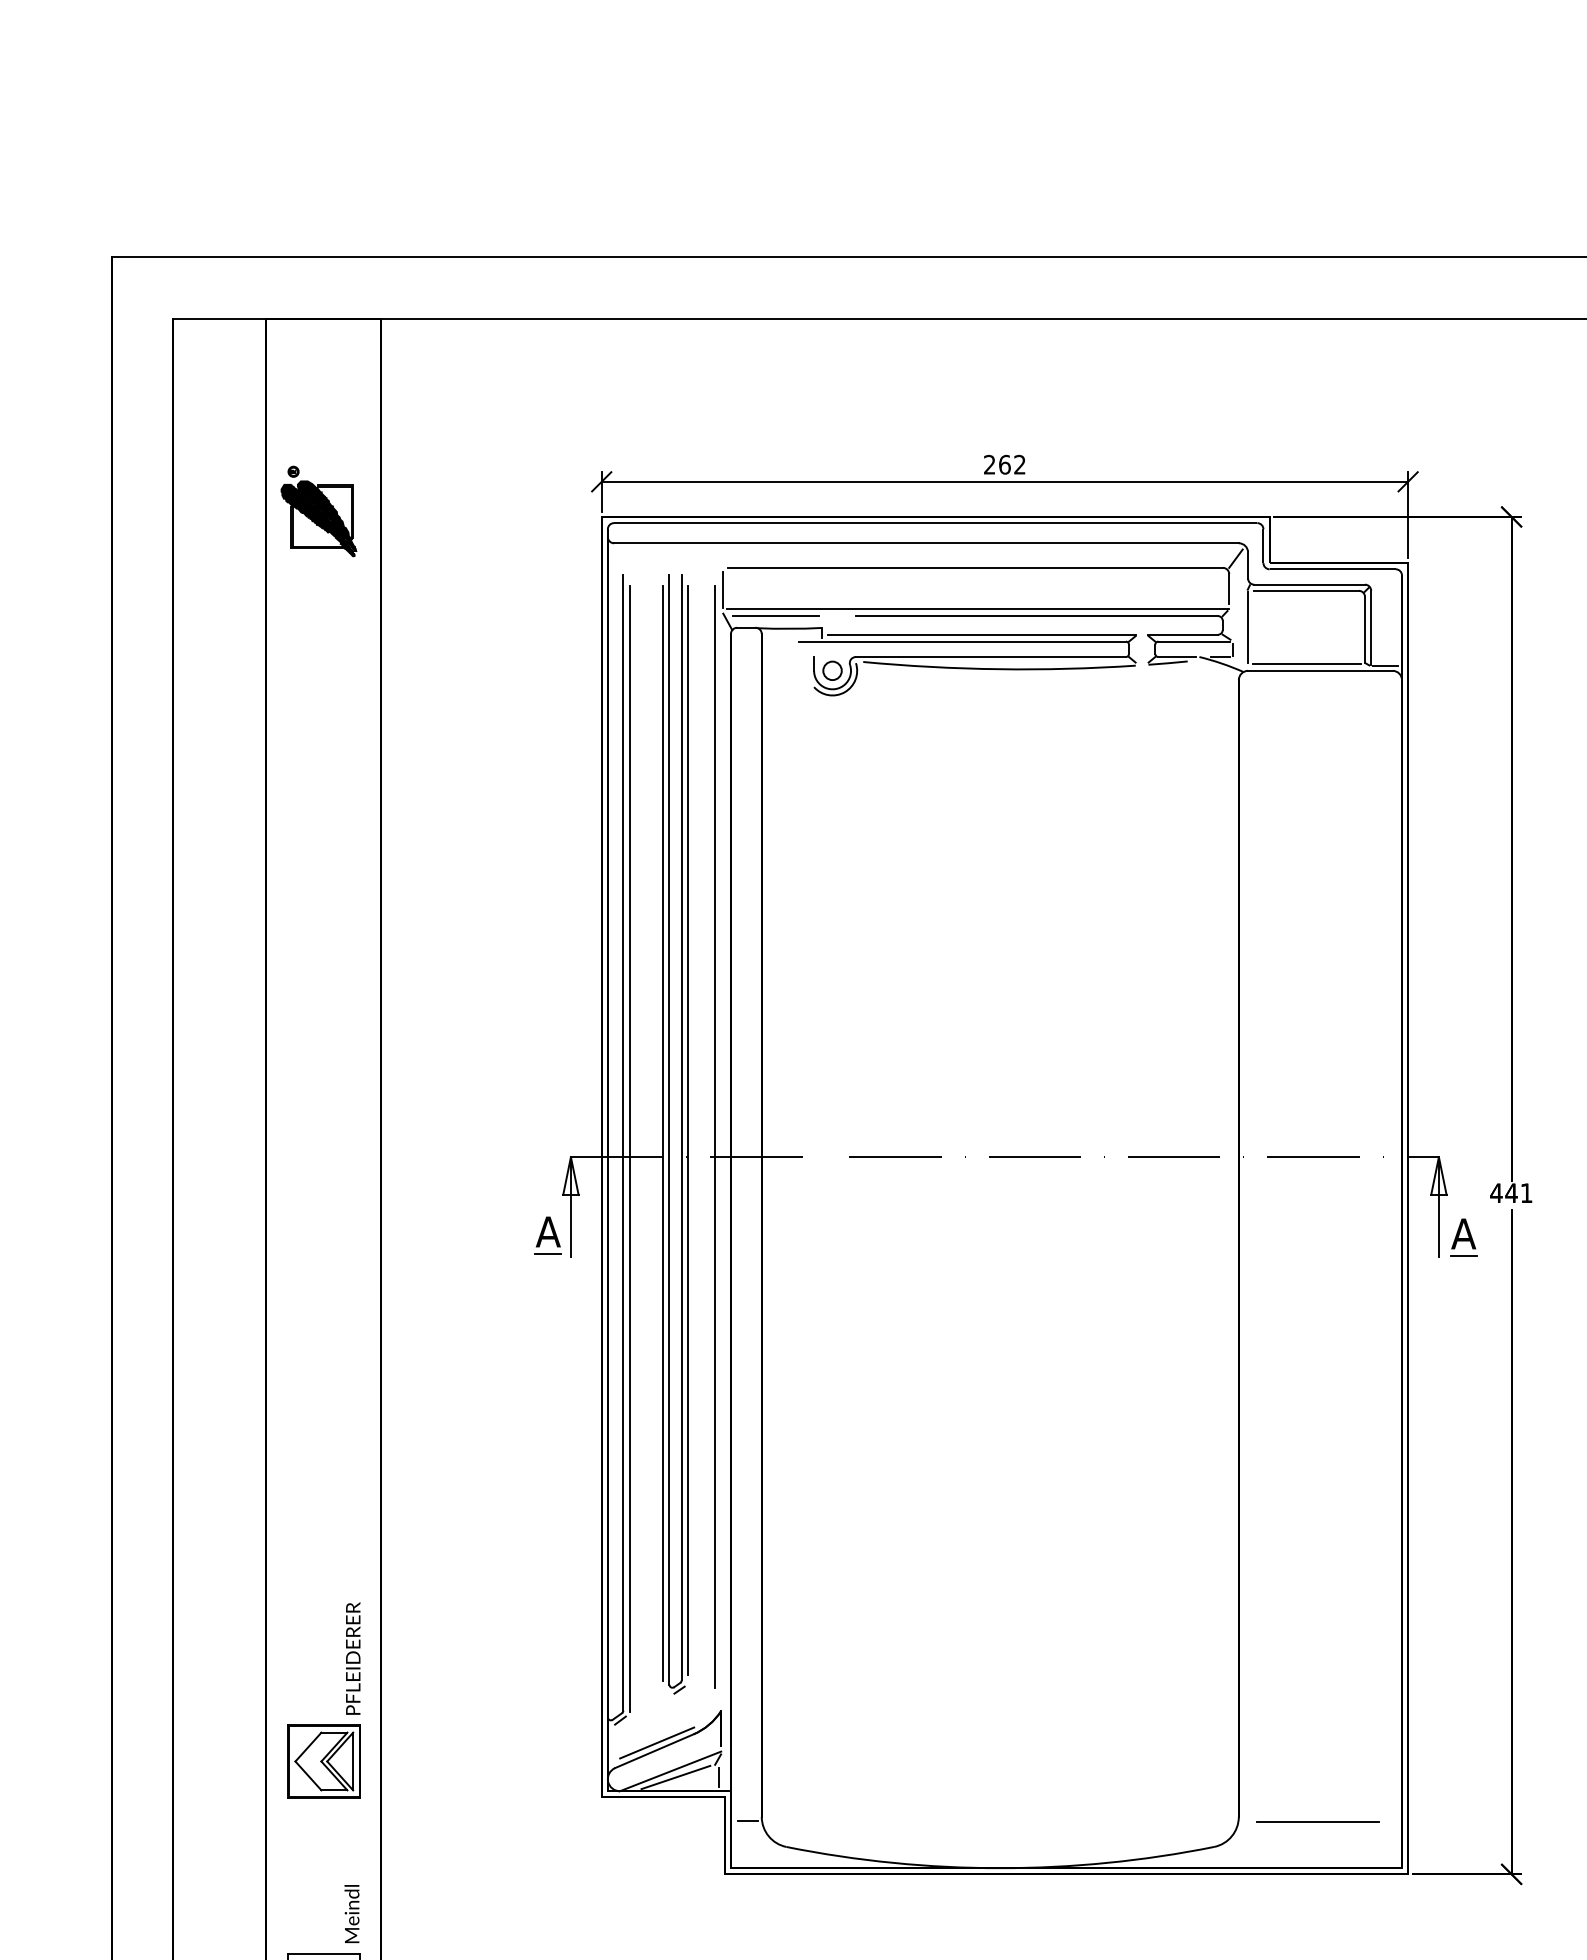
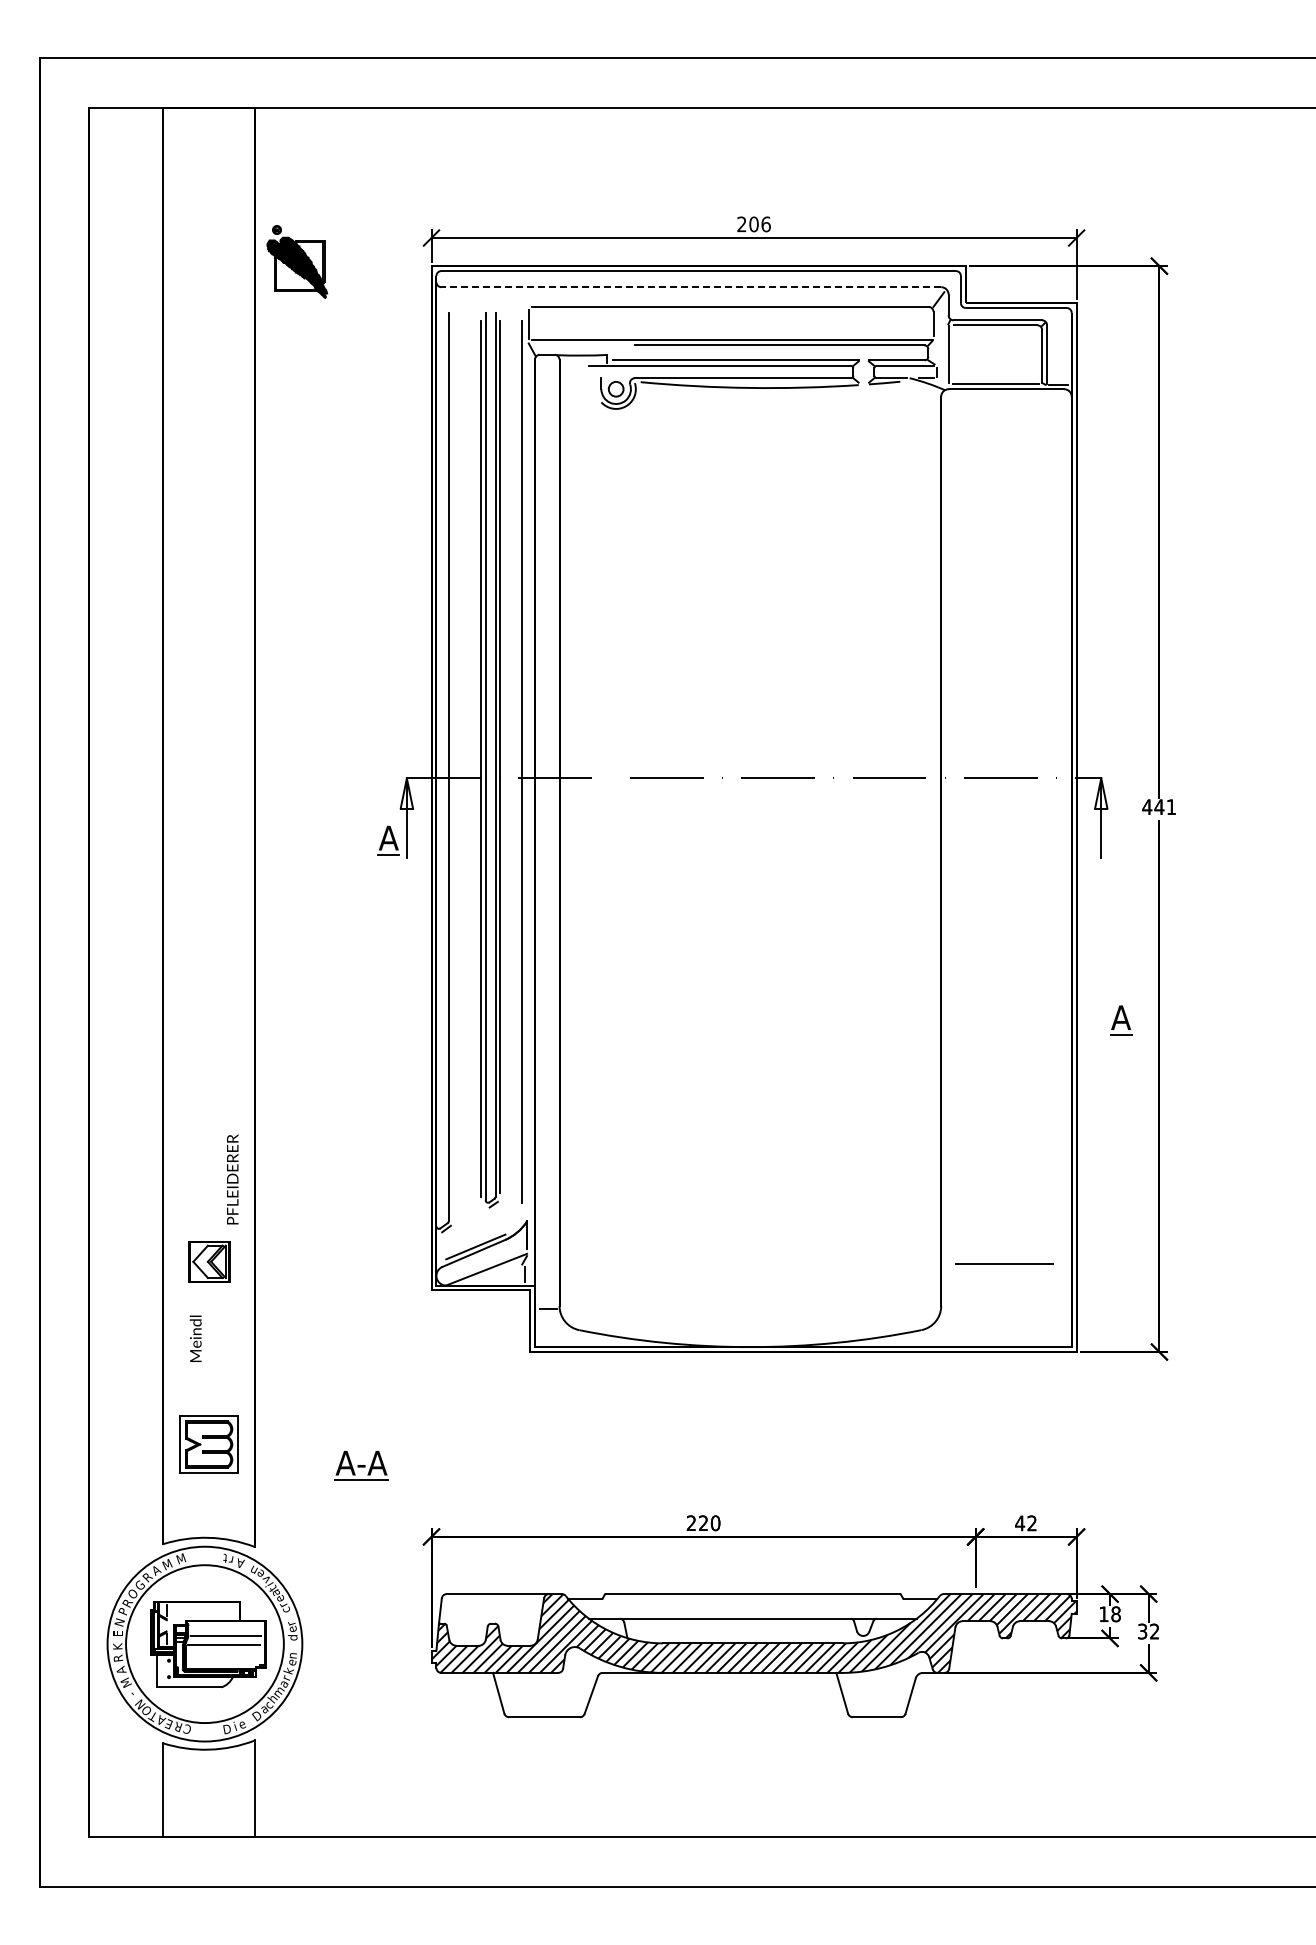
text: (1011, 464) -> (759, 224), 262 -> 206
part: (319, 511) -> (297, 261), moved
line: (926, 543) -> (691, 287), solid -> dashed
line: (775, 616) -> (570, 345), removed
line: (629, 1148) -> (453, 771), removed
part: (1464, 1237) -> (1121, 1020), moved
part: (324, 1761) -> (209, 1261), size x0.7
line: (675, 1777) -> (490, 1274), removed
line: (1317, 1821) -> (1004, 1263), moved
text: (351, 1913) -> (195, 1338), moved

